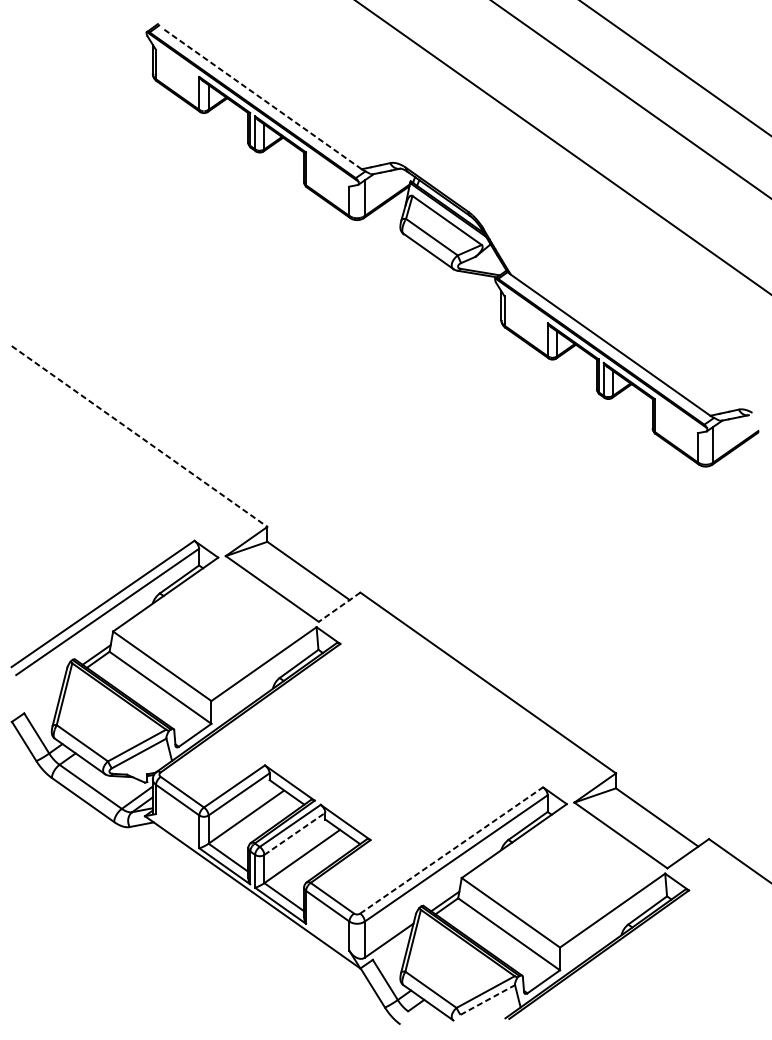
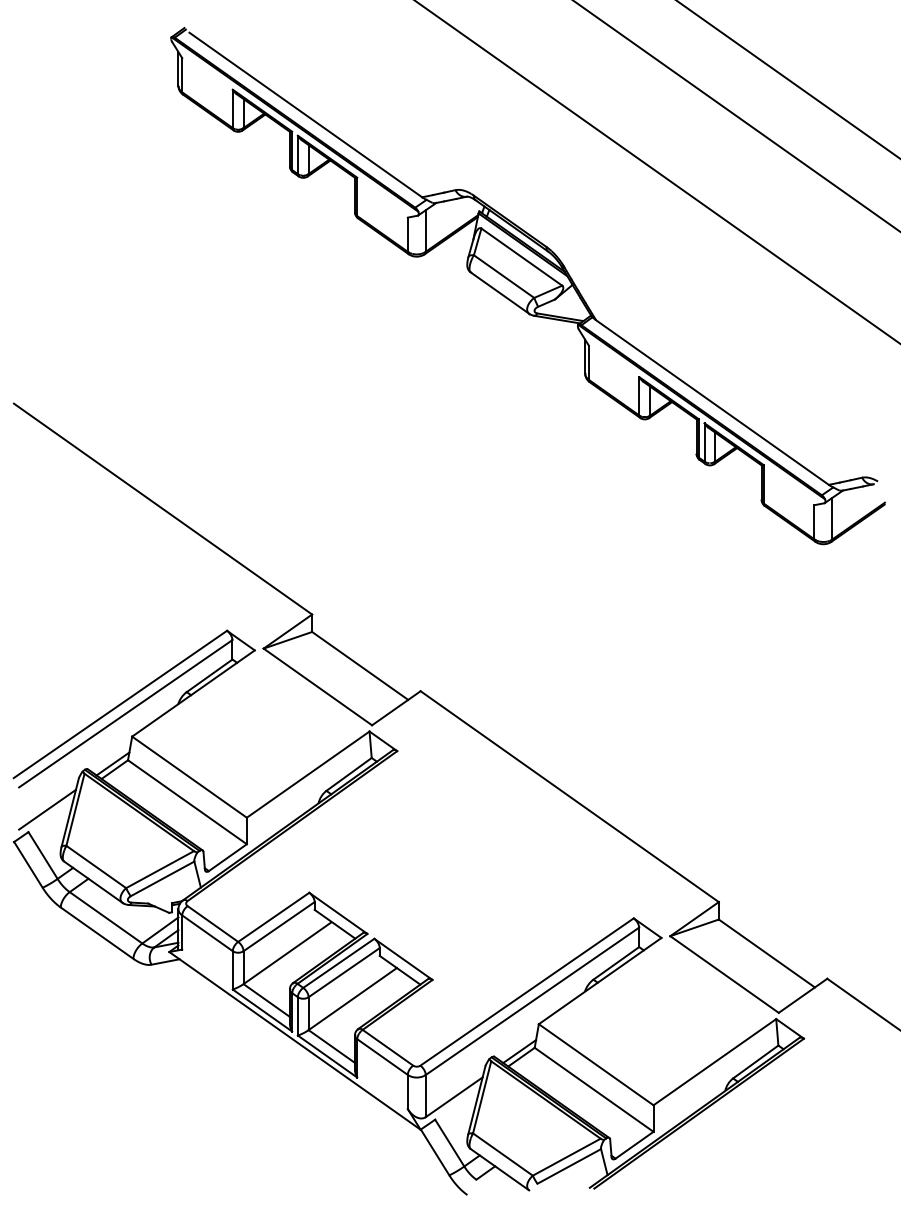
line: (261, 99) -> (305, 115), dashed -> solid
line: (139, 436) -> (163, 509), dashed -> solid
line: (339, 607) -> (396, 708), dashed -> solid
line: (40, 694) -> (47, 809), added
line: (295, 833) -> (344, 972), dashed -> solid
line: (452, 850) -> (527, 992), dashed -> solid
line: (488, 1000) -> (569, 1166), dashed -> solid

